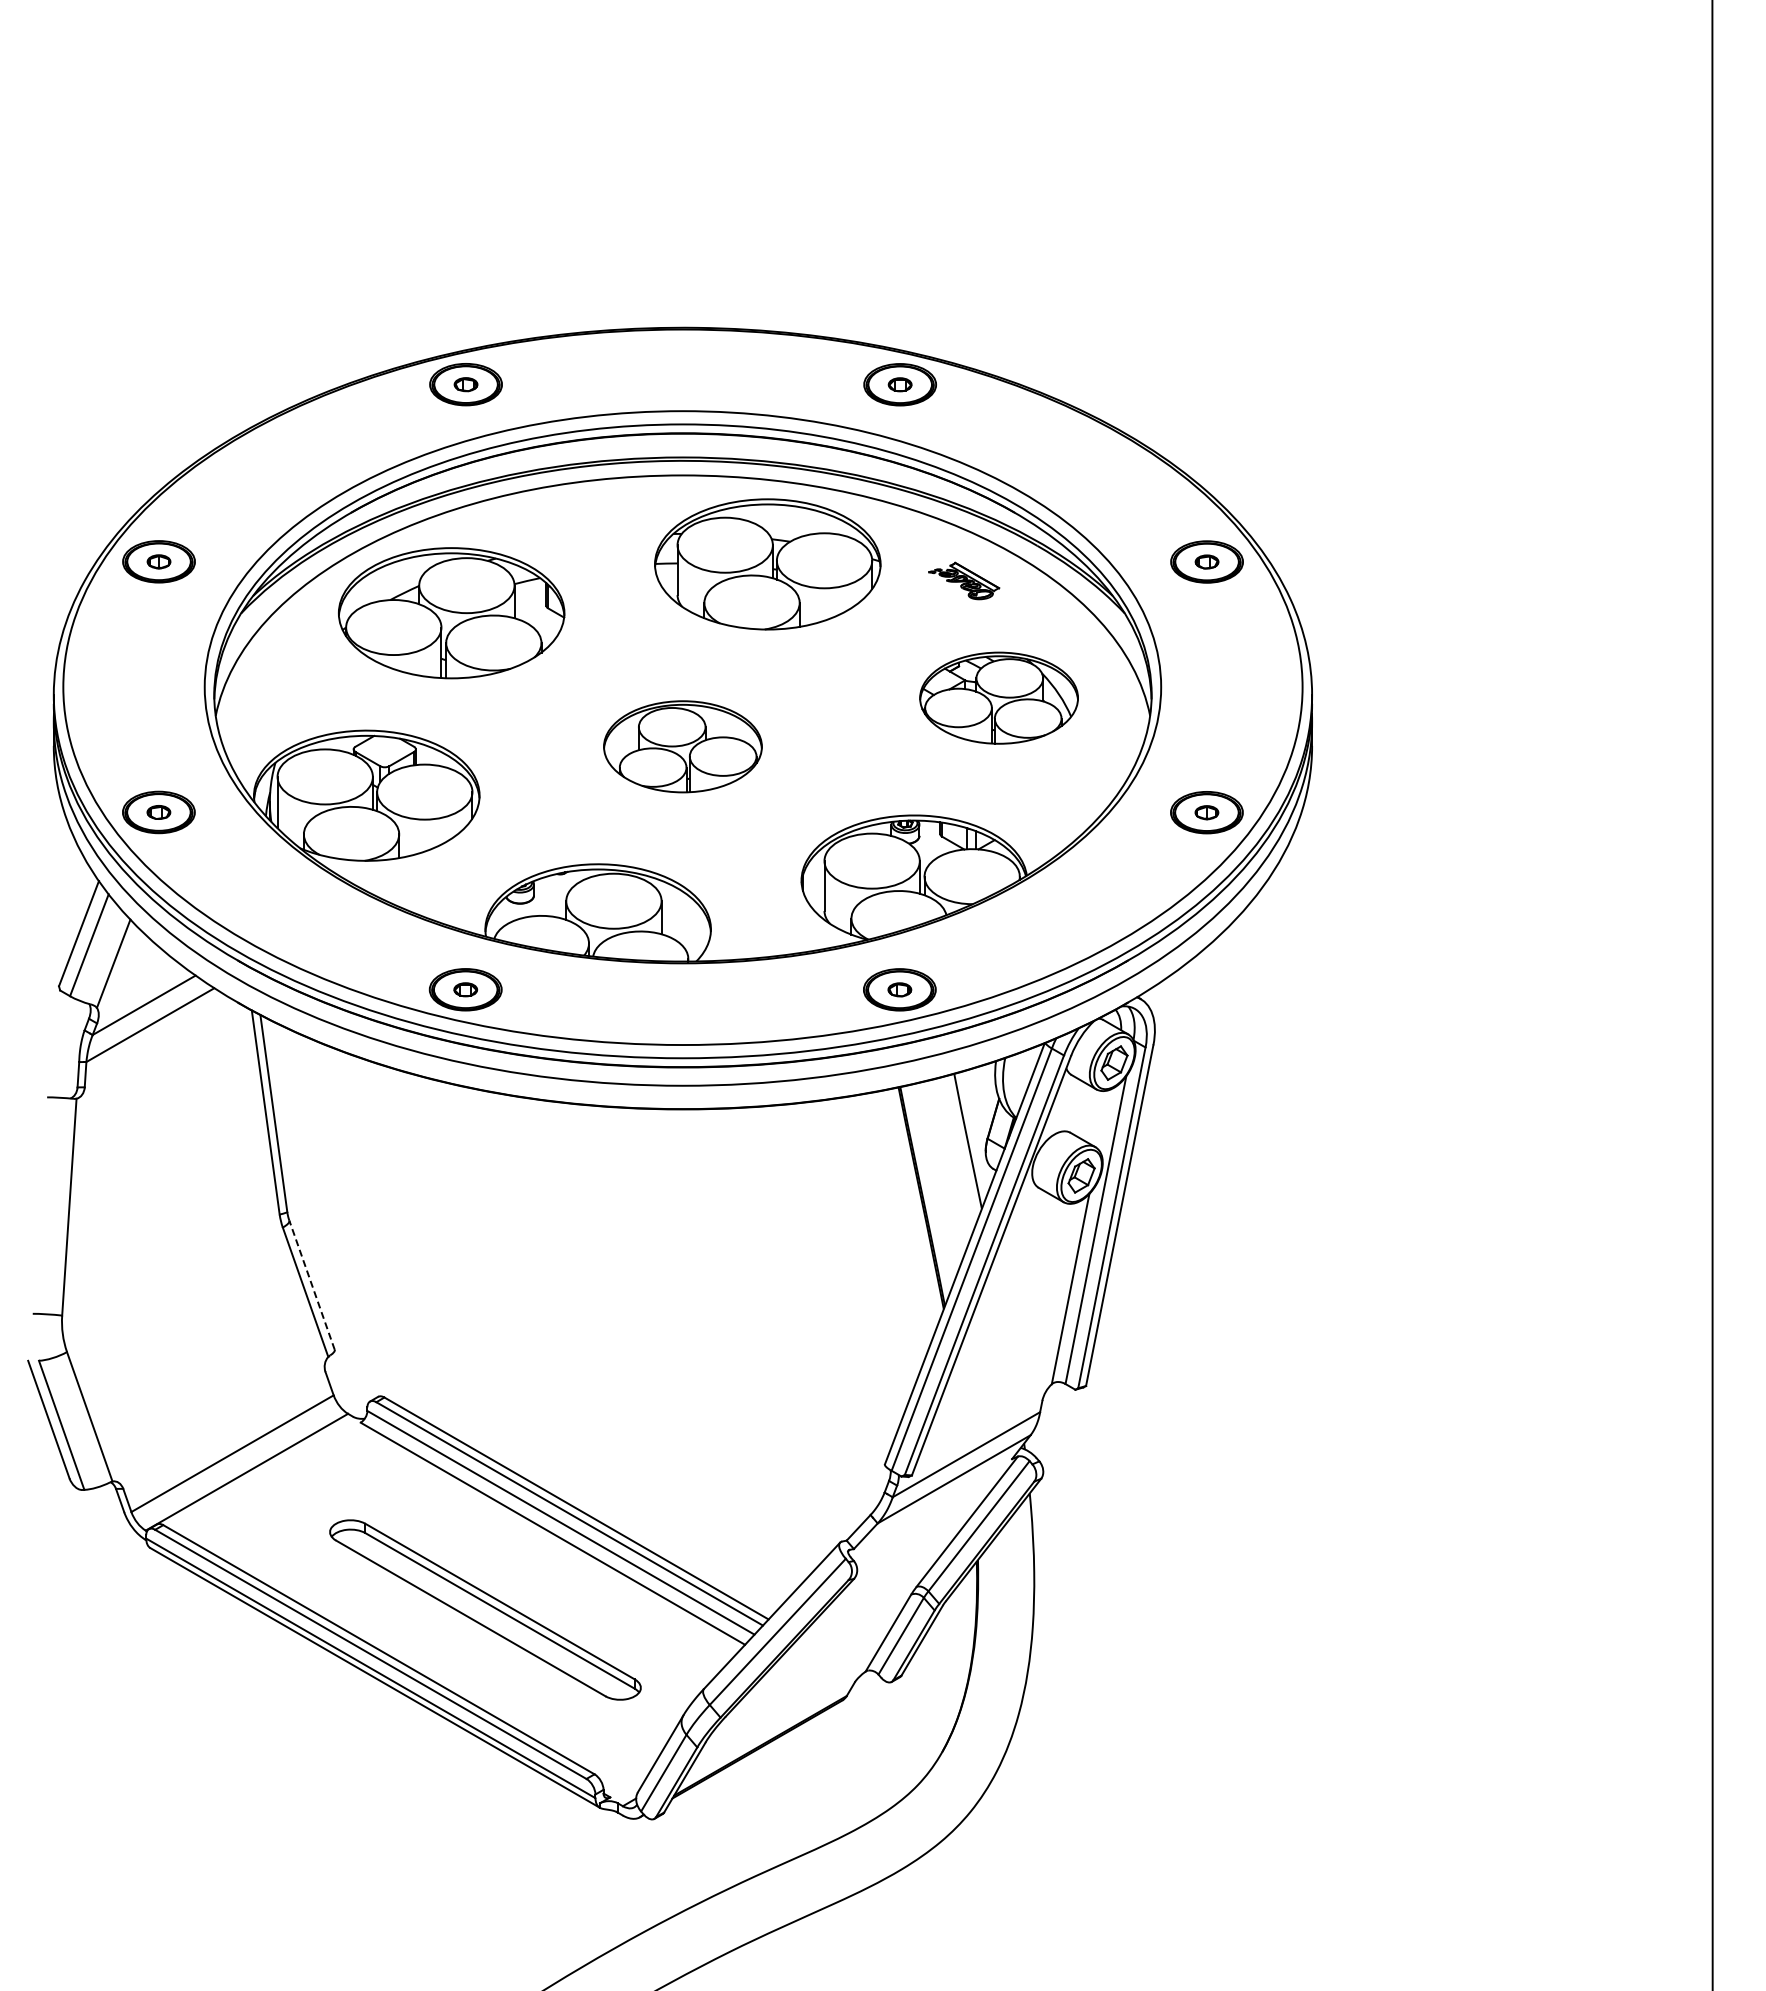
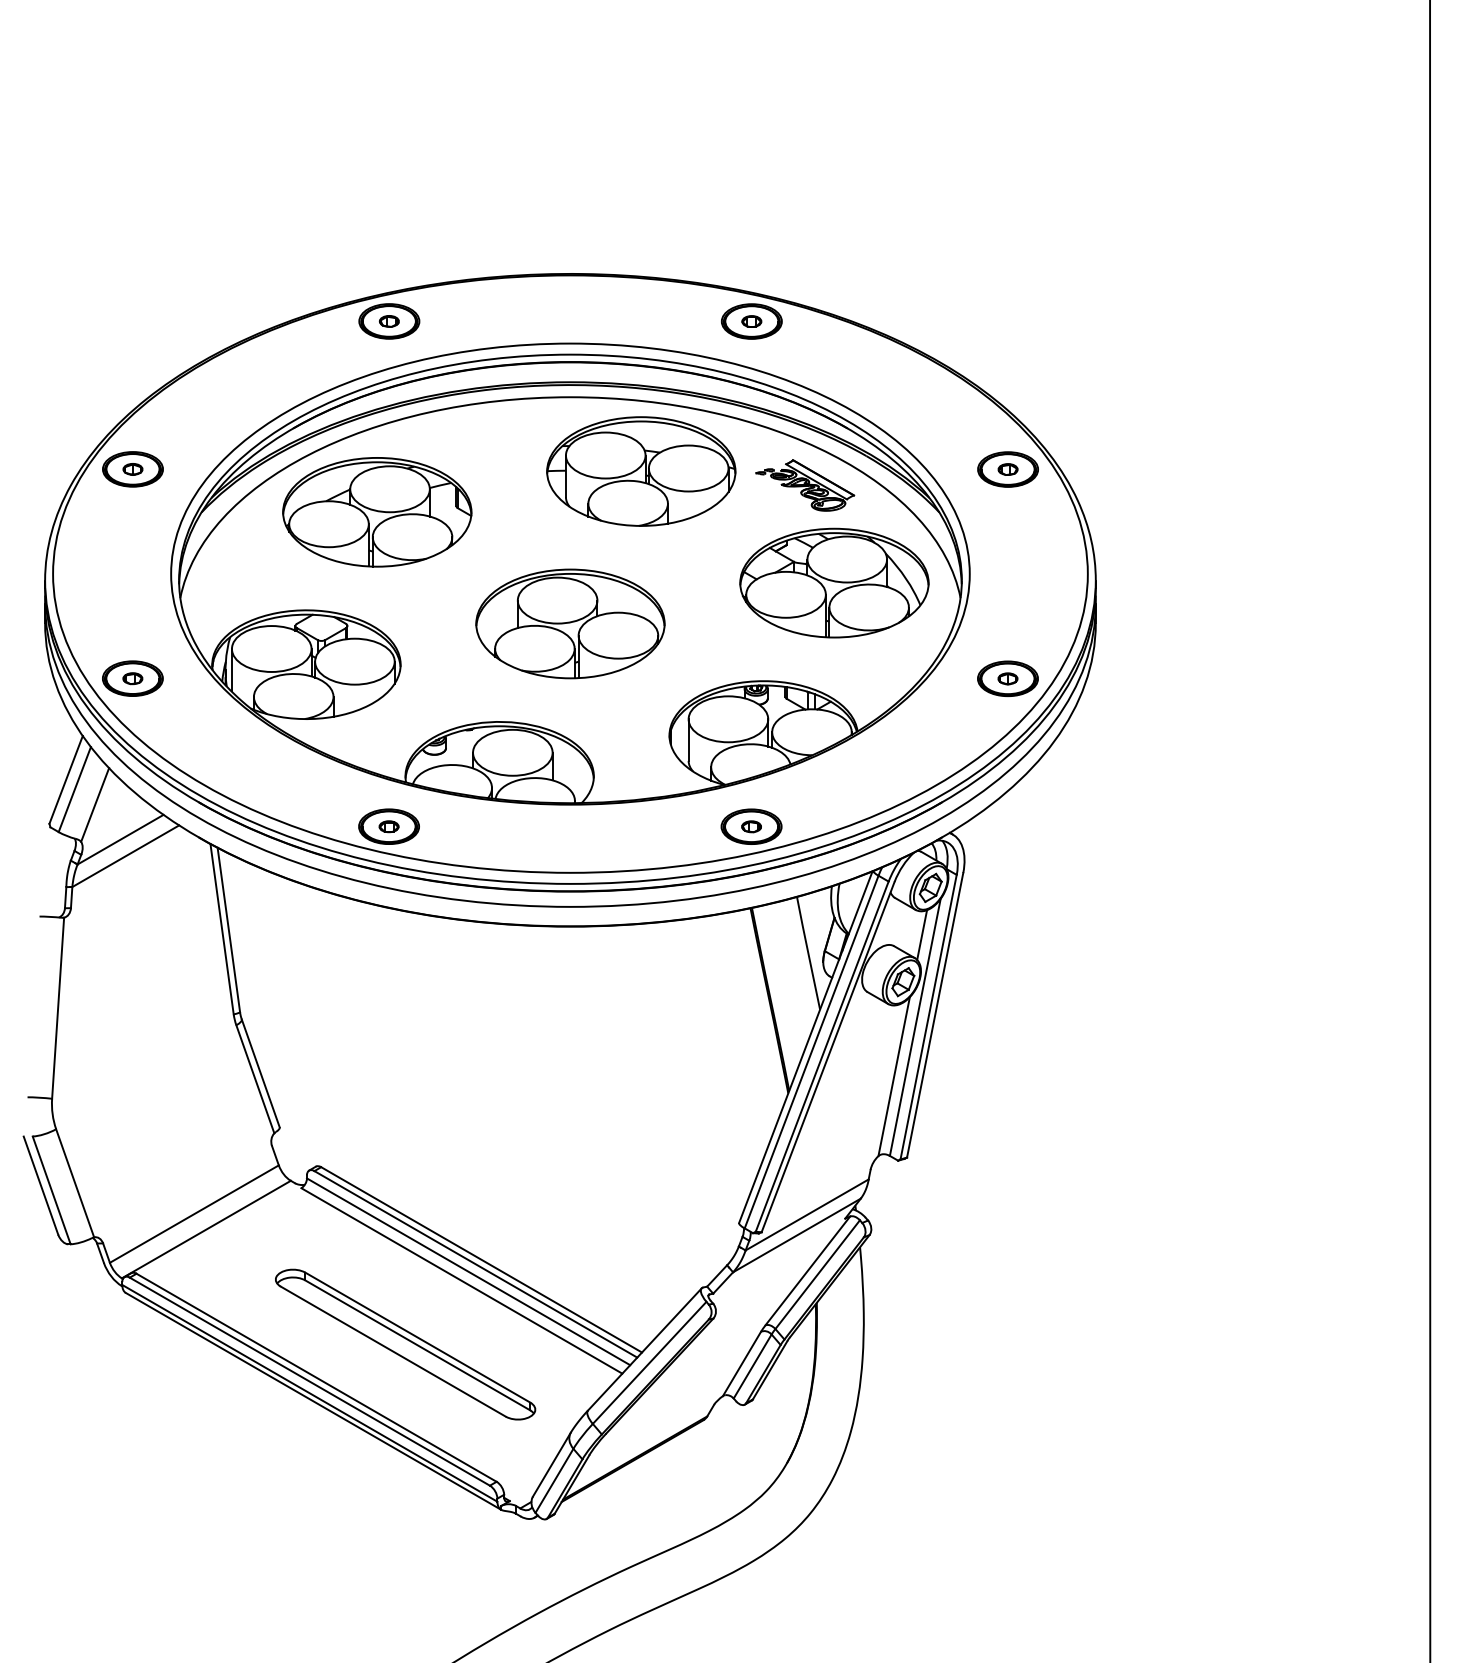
part: (963, 580) -> (804, 484), size x1.67
part: (998, 698) -> (833, 583), size x1.43
part: (682, 746) -> (570, 623), size x1.43
line: (1104, 1119) -> (922, 935), added
line: (311, 1284) -> (260, 1072), dashed -> solid

